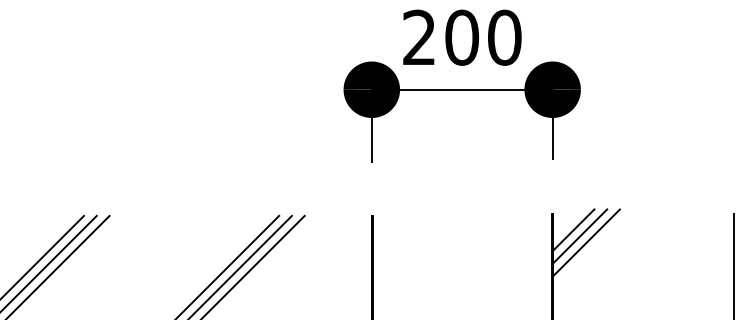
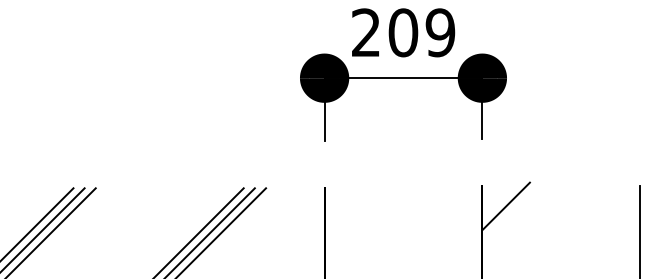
text: (504, 37) -> (440, 32), 200 -> 209
line: (573, 229) -> (500, 200), removed
line: (586, 242) -> (511, 211), removed

